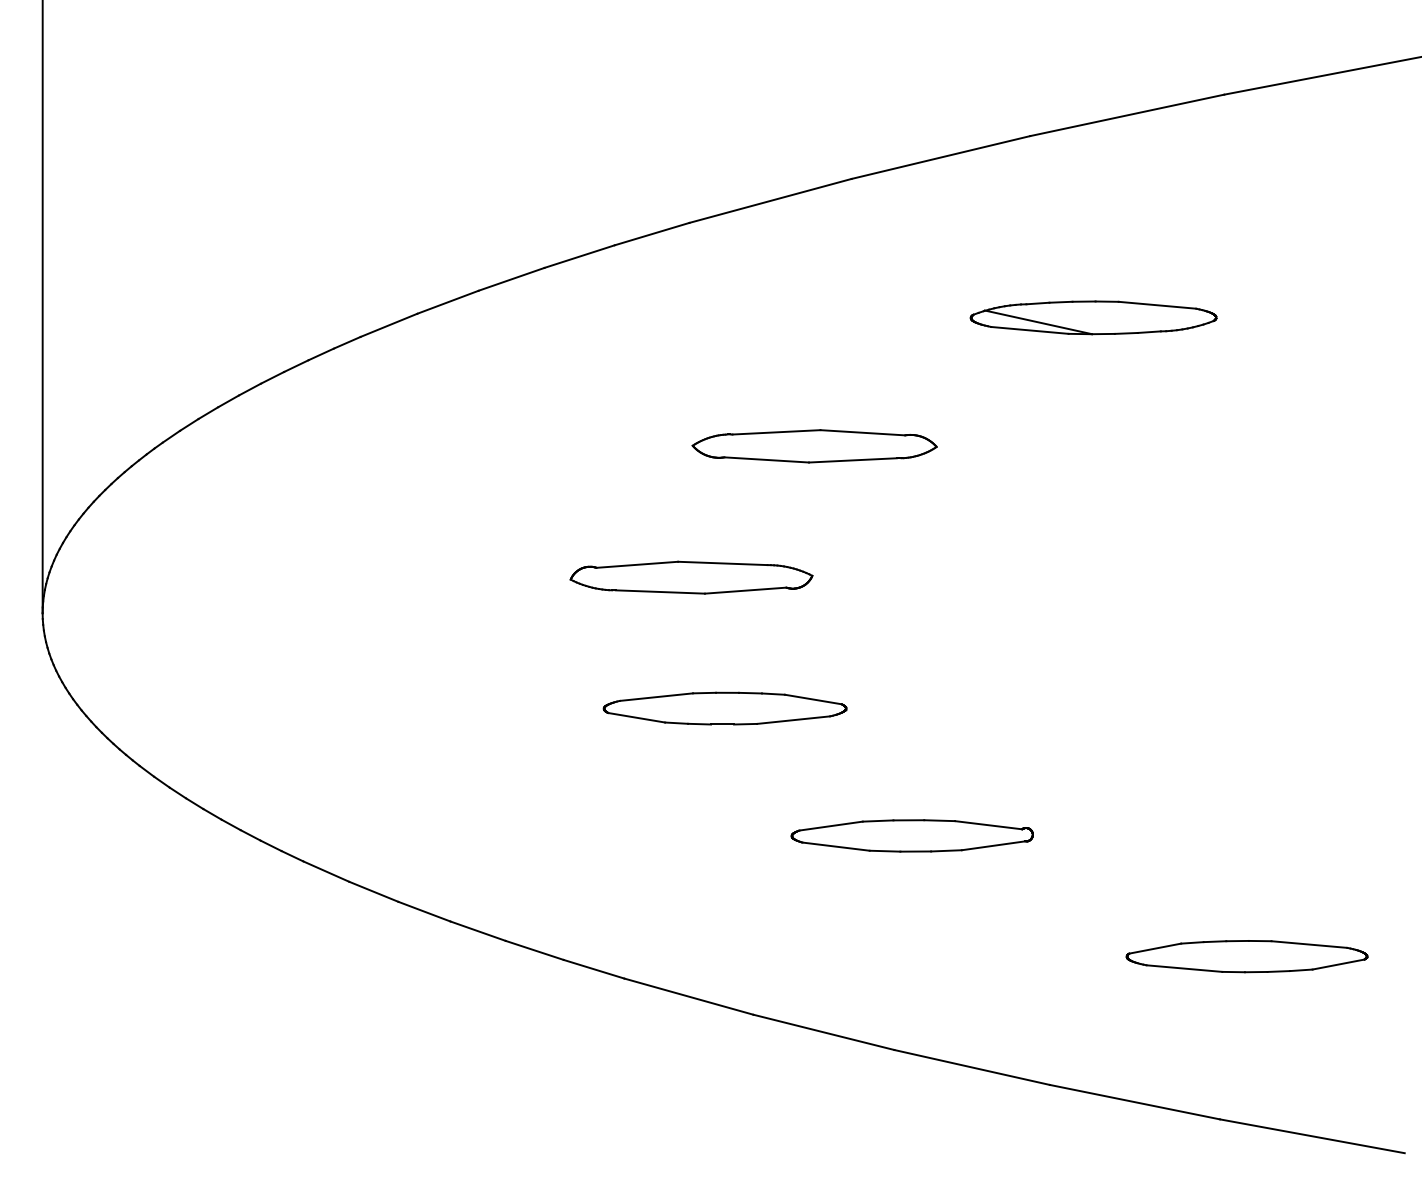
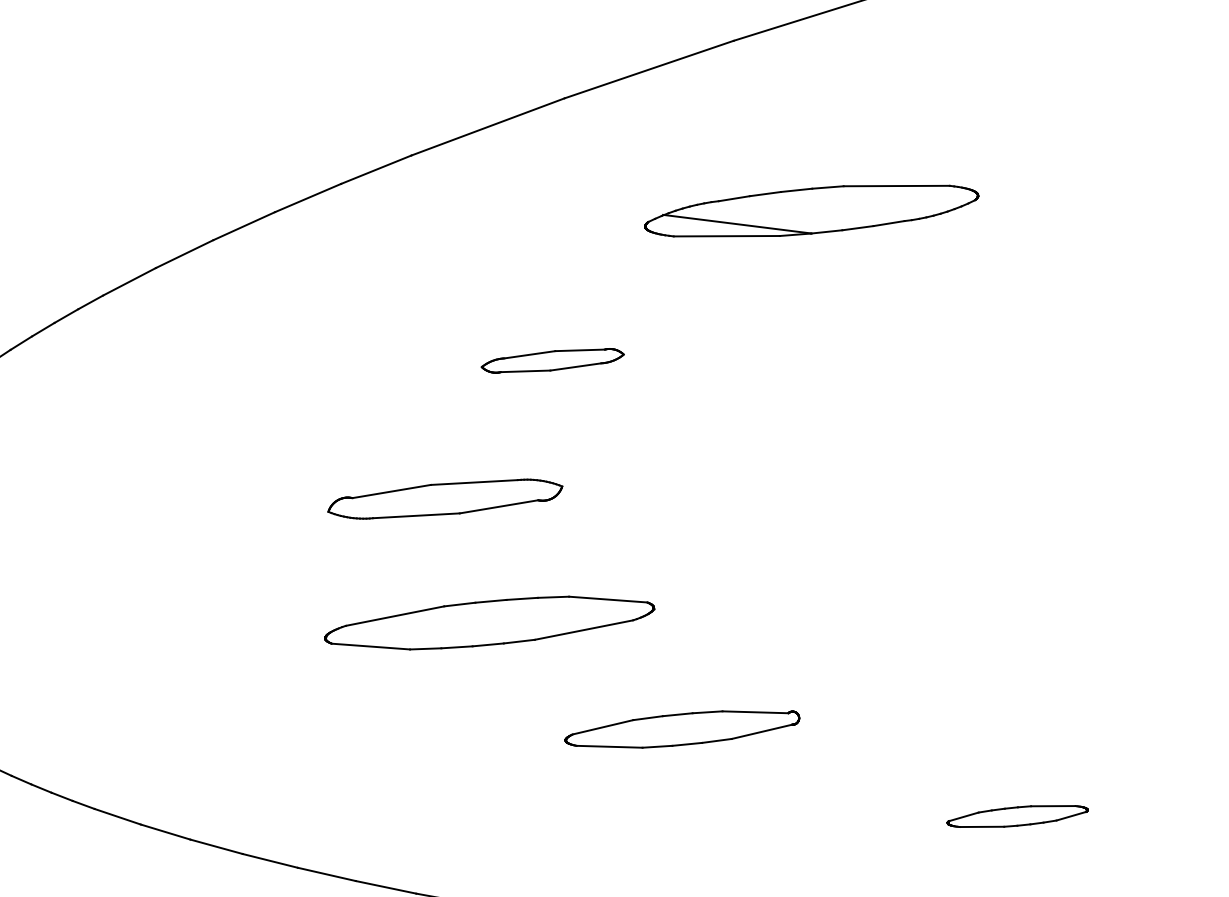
part: (1093, 317) -> (811, 210), size x1.4
part: (814, 446) -> (552, 360), size x0.6
part: (724, 708) -> (489, 622), size x1.4
part: (1246, 956) -> (1017, 816), size x0.6

